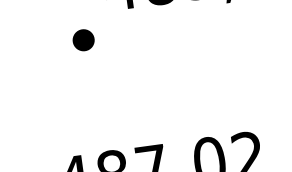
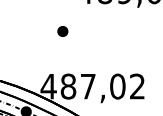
part: (82, 40) -> (62, 31), moved

